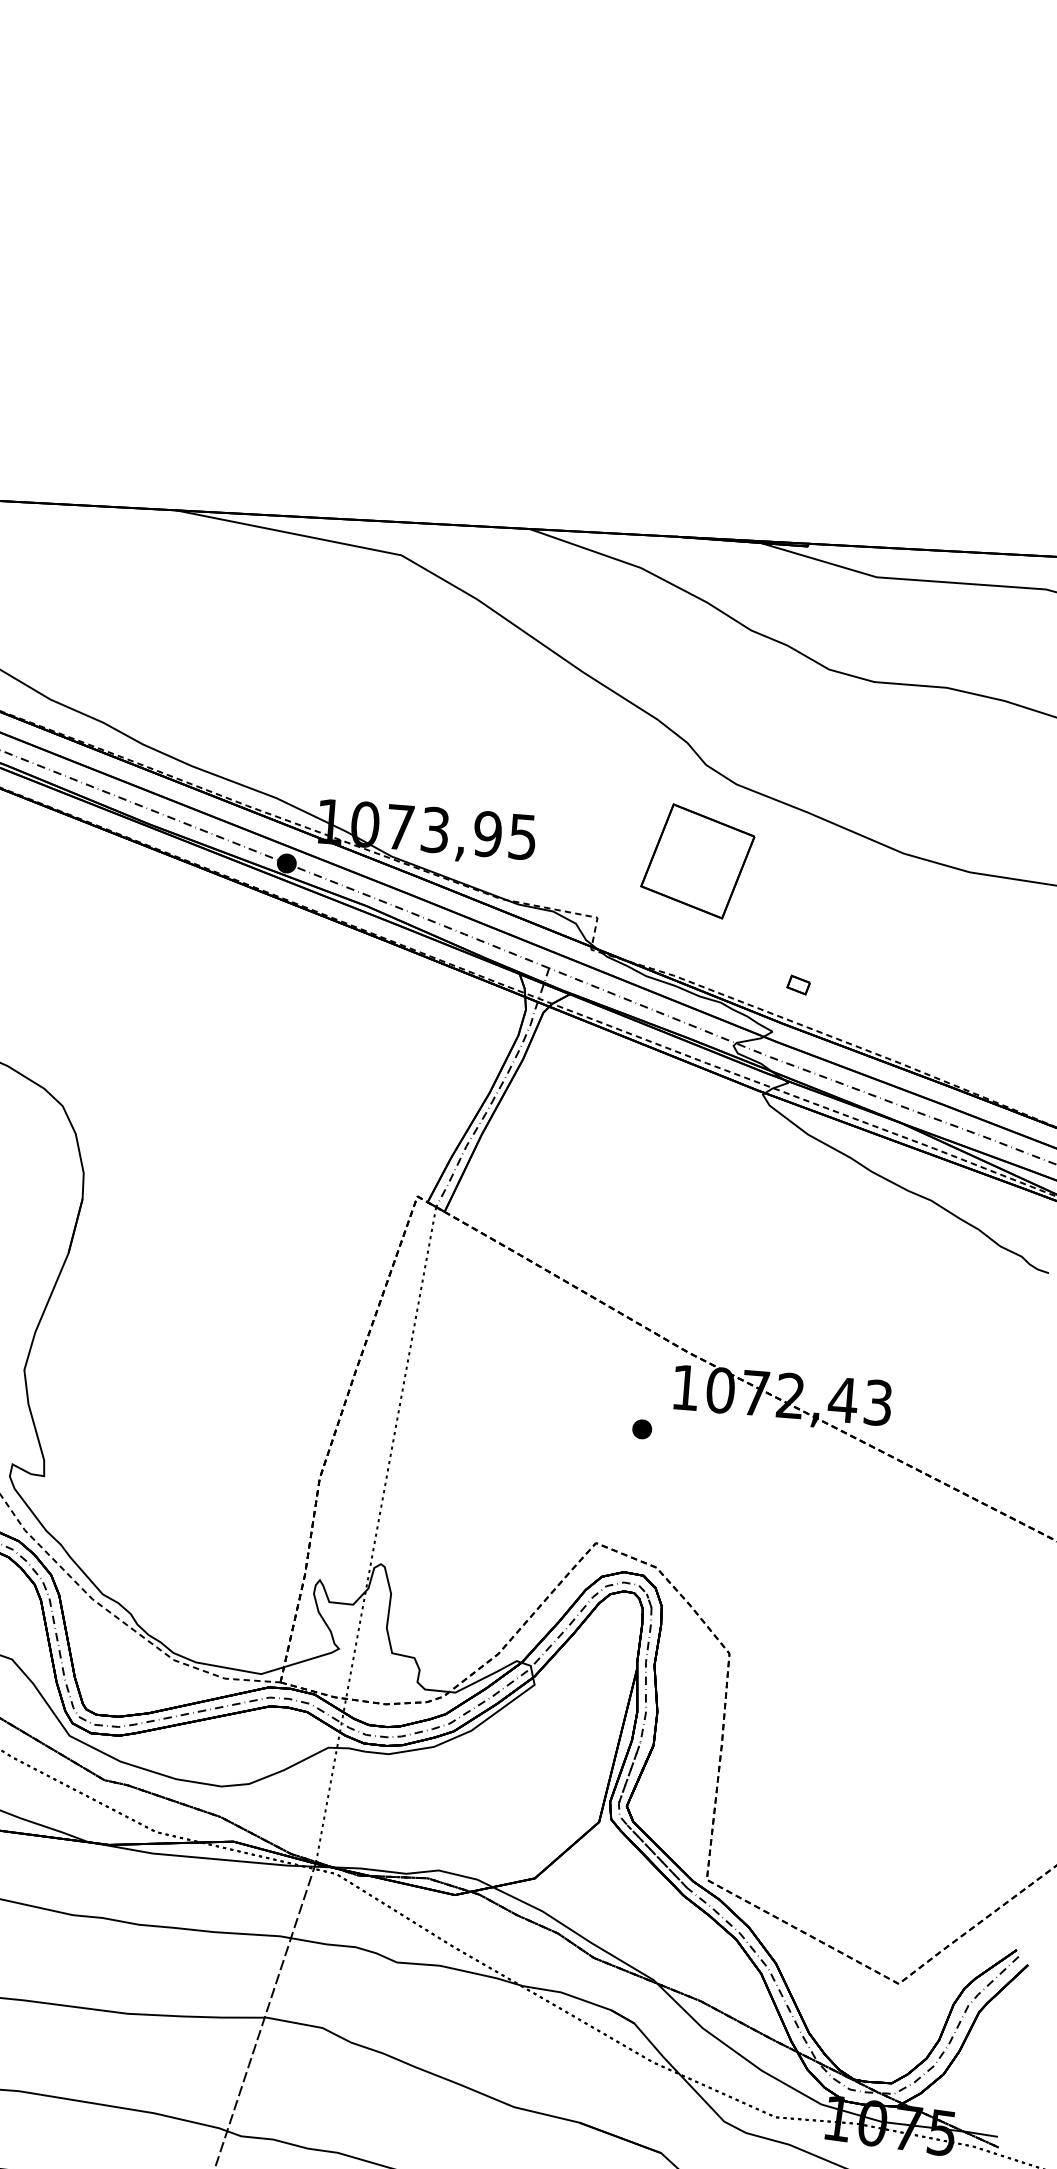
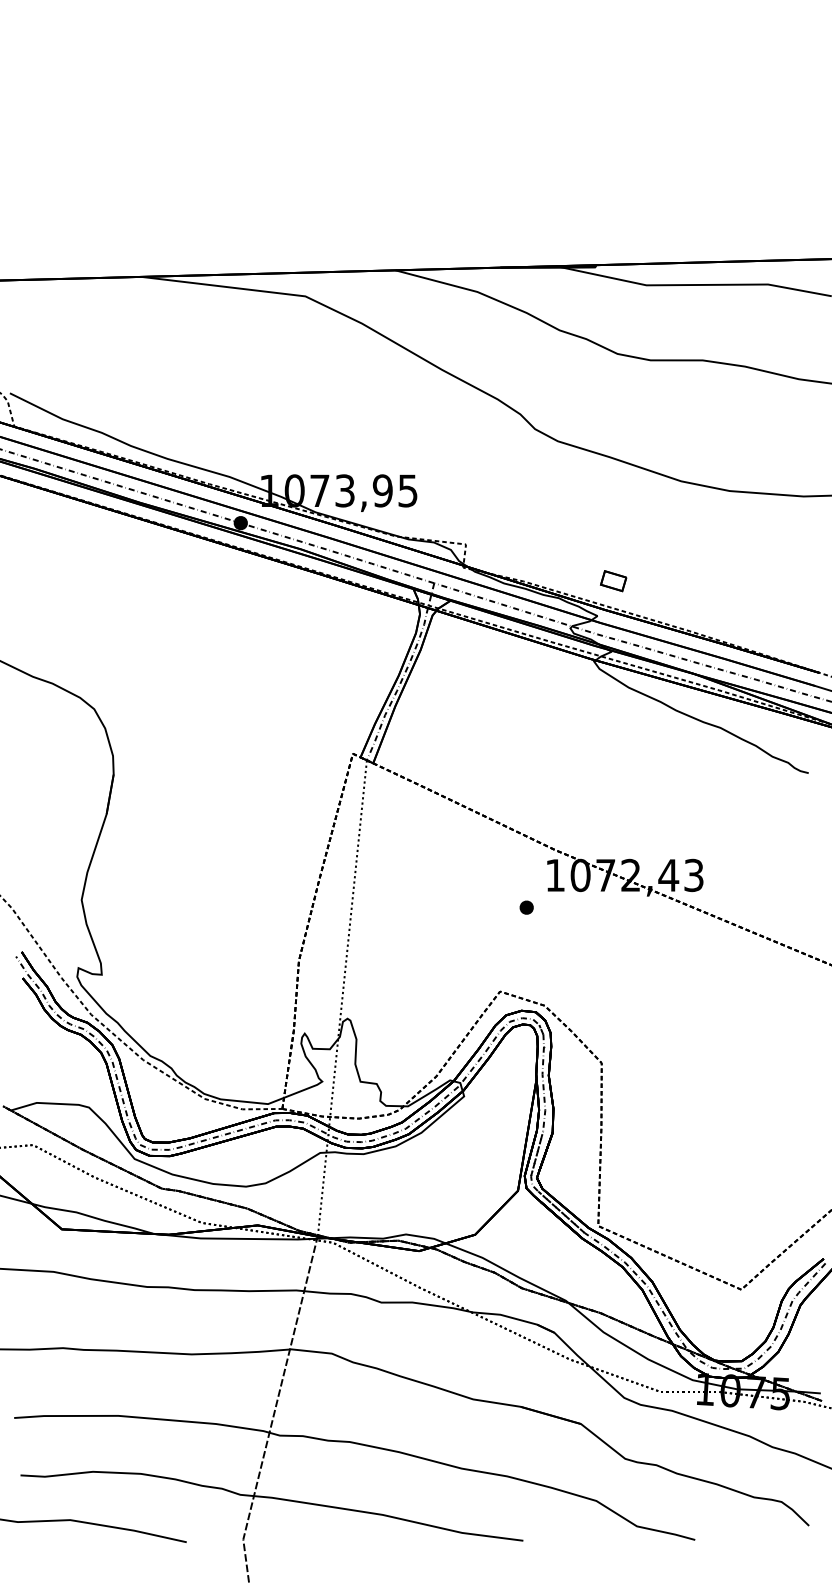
part: (697, 861) -> (534, 498), removed
part: (798, 985) -> (613, 581), size x1.6

